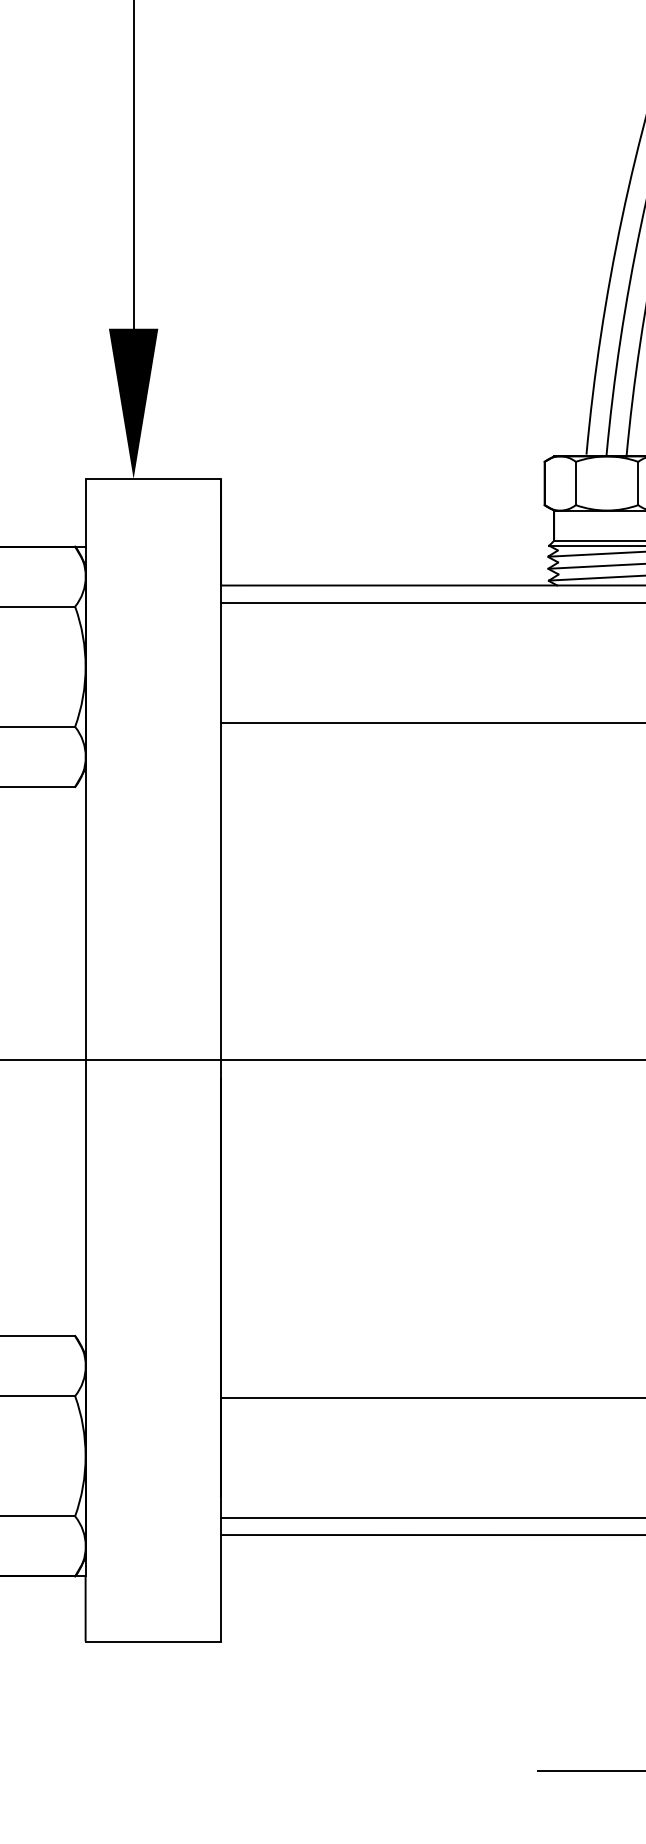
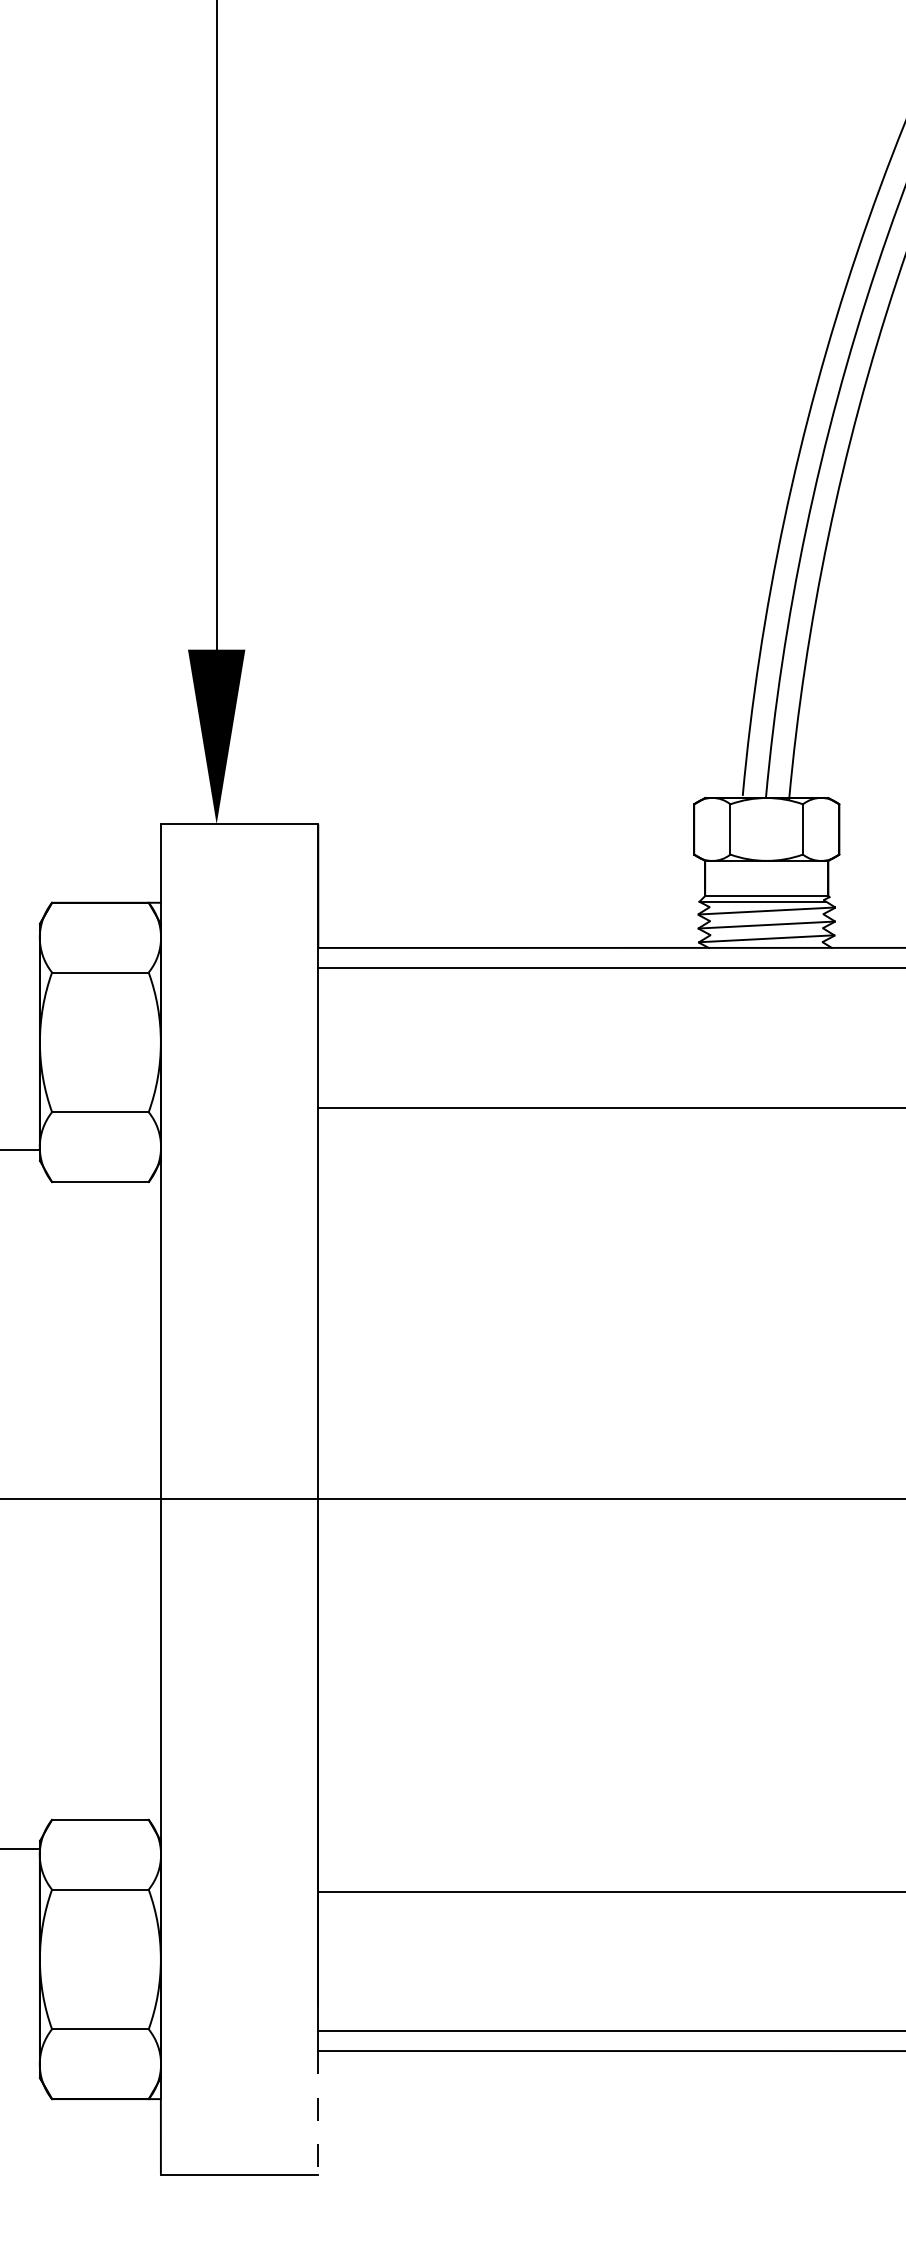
line: (221, 1587) -> (318, 2112), solid -> dashed

